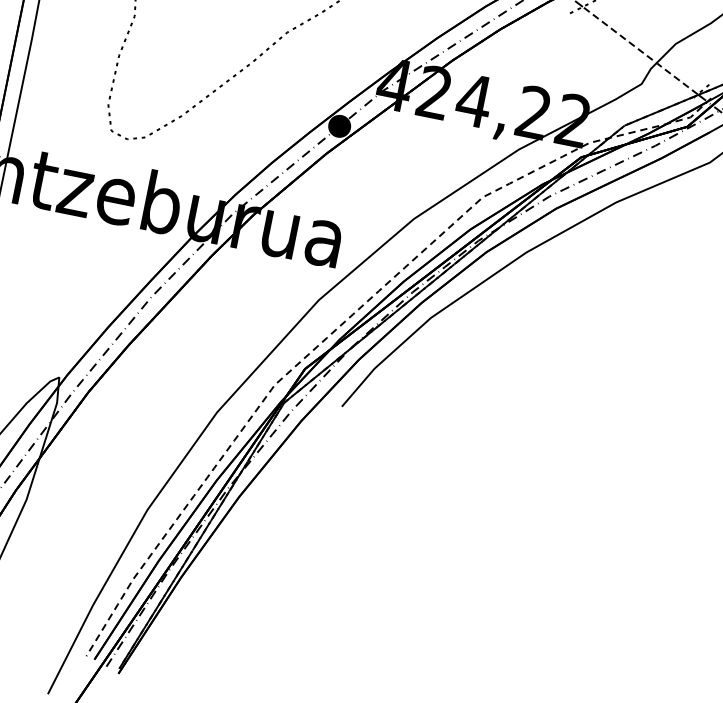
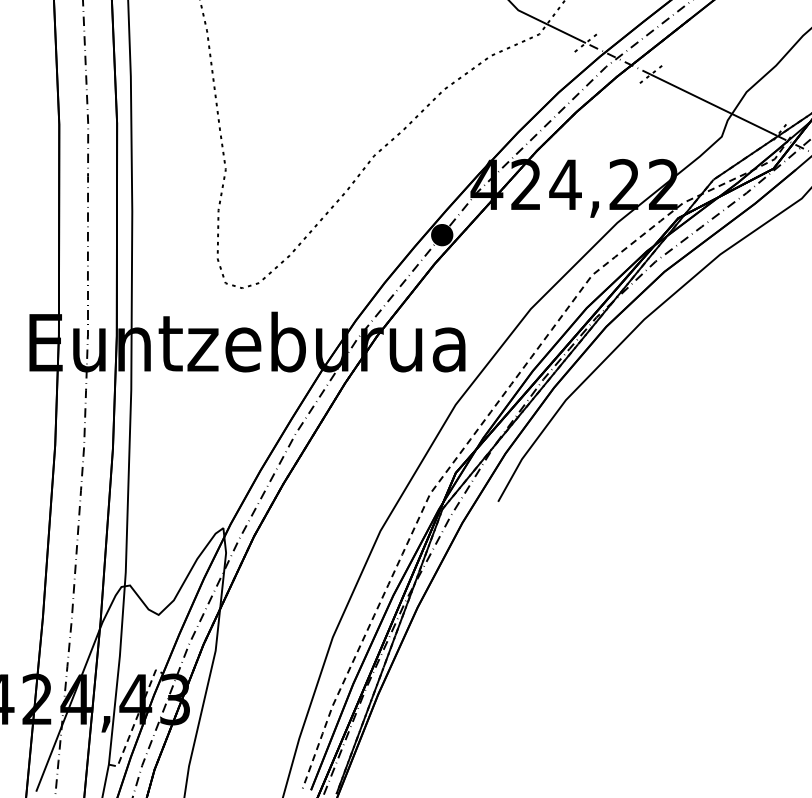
line: (639, 50) -> (713, 105), dashed -> solid

